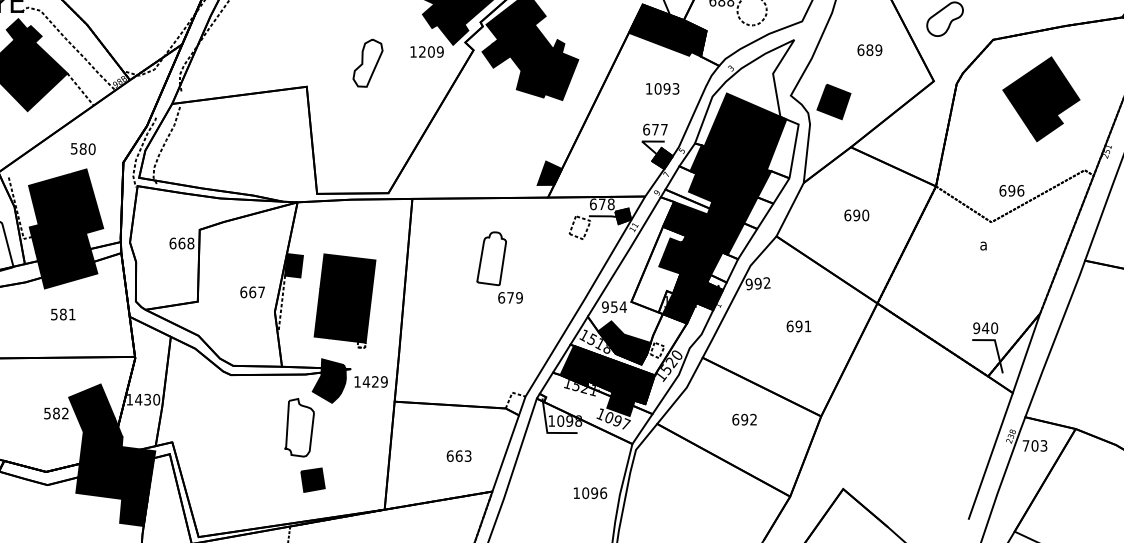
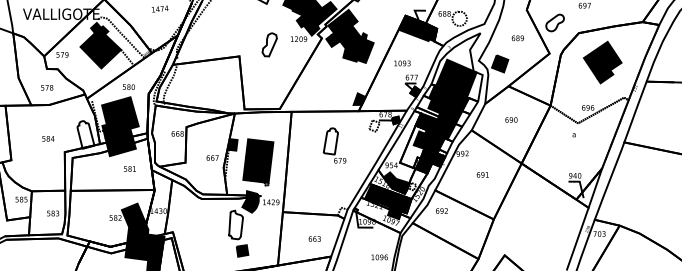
text: (662, 89) -> (402, 63), moved
text: (62, 313) -> (129, 168), moved
text: (743, 418) -> (441, 210), moved

